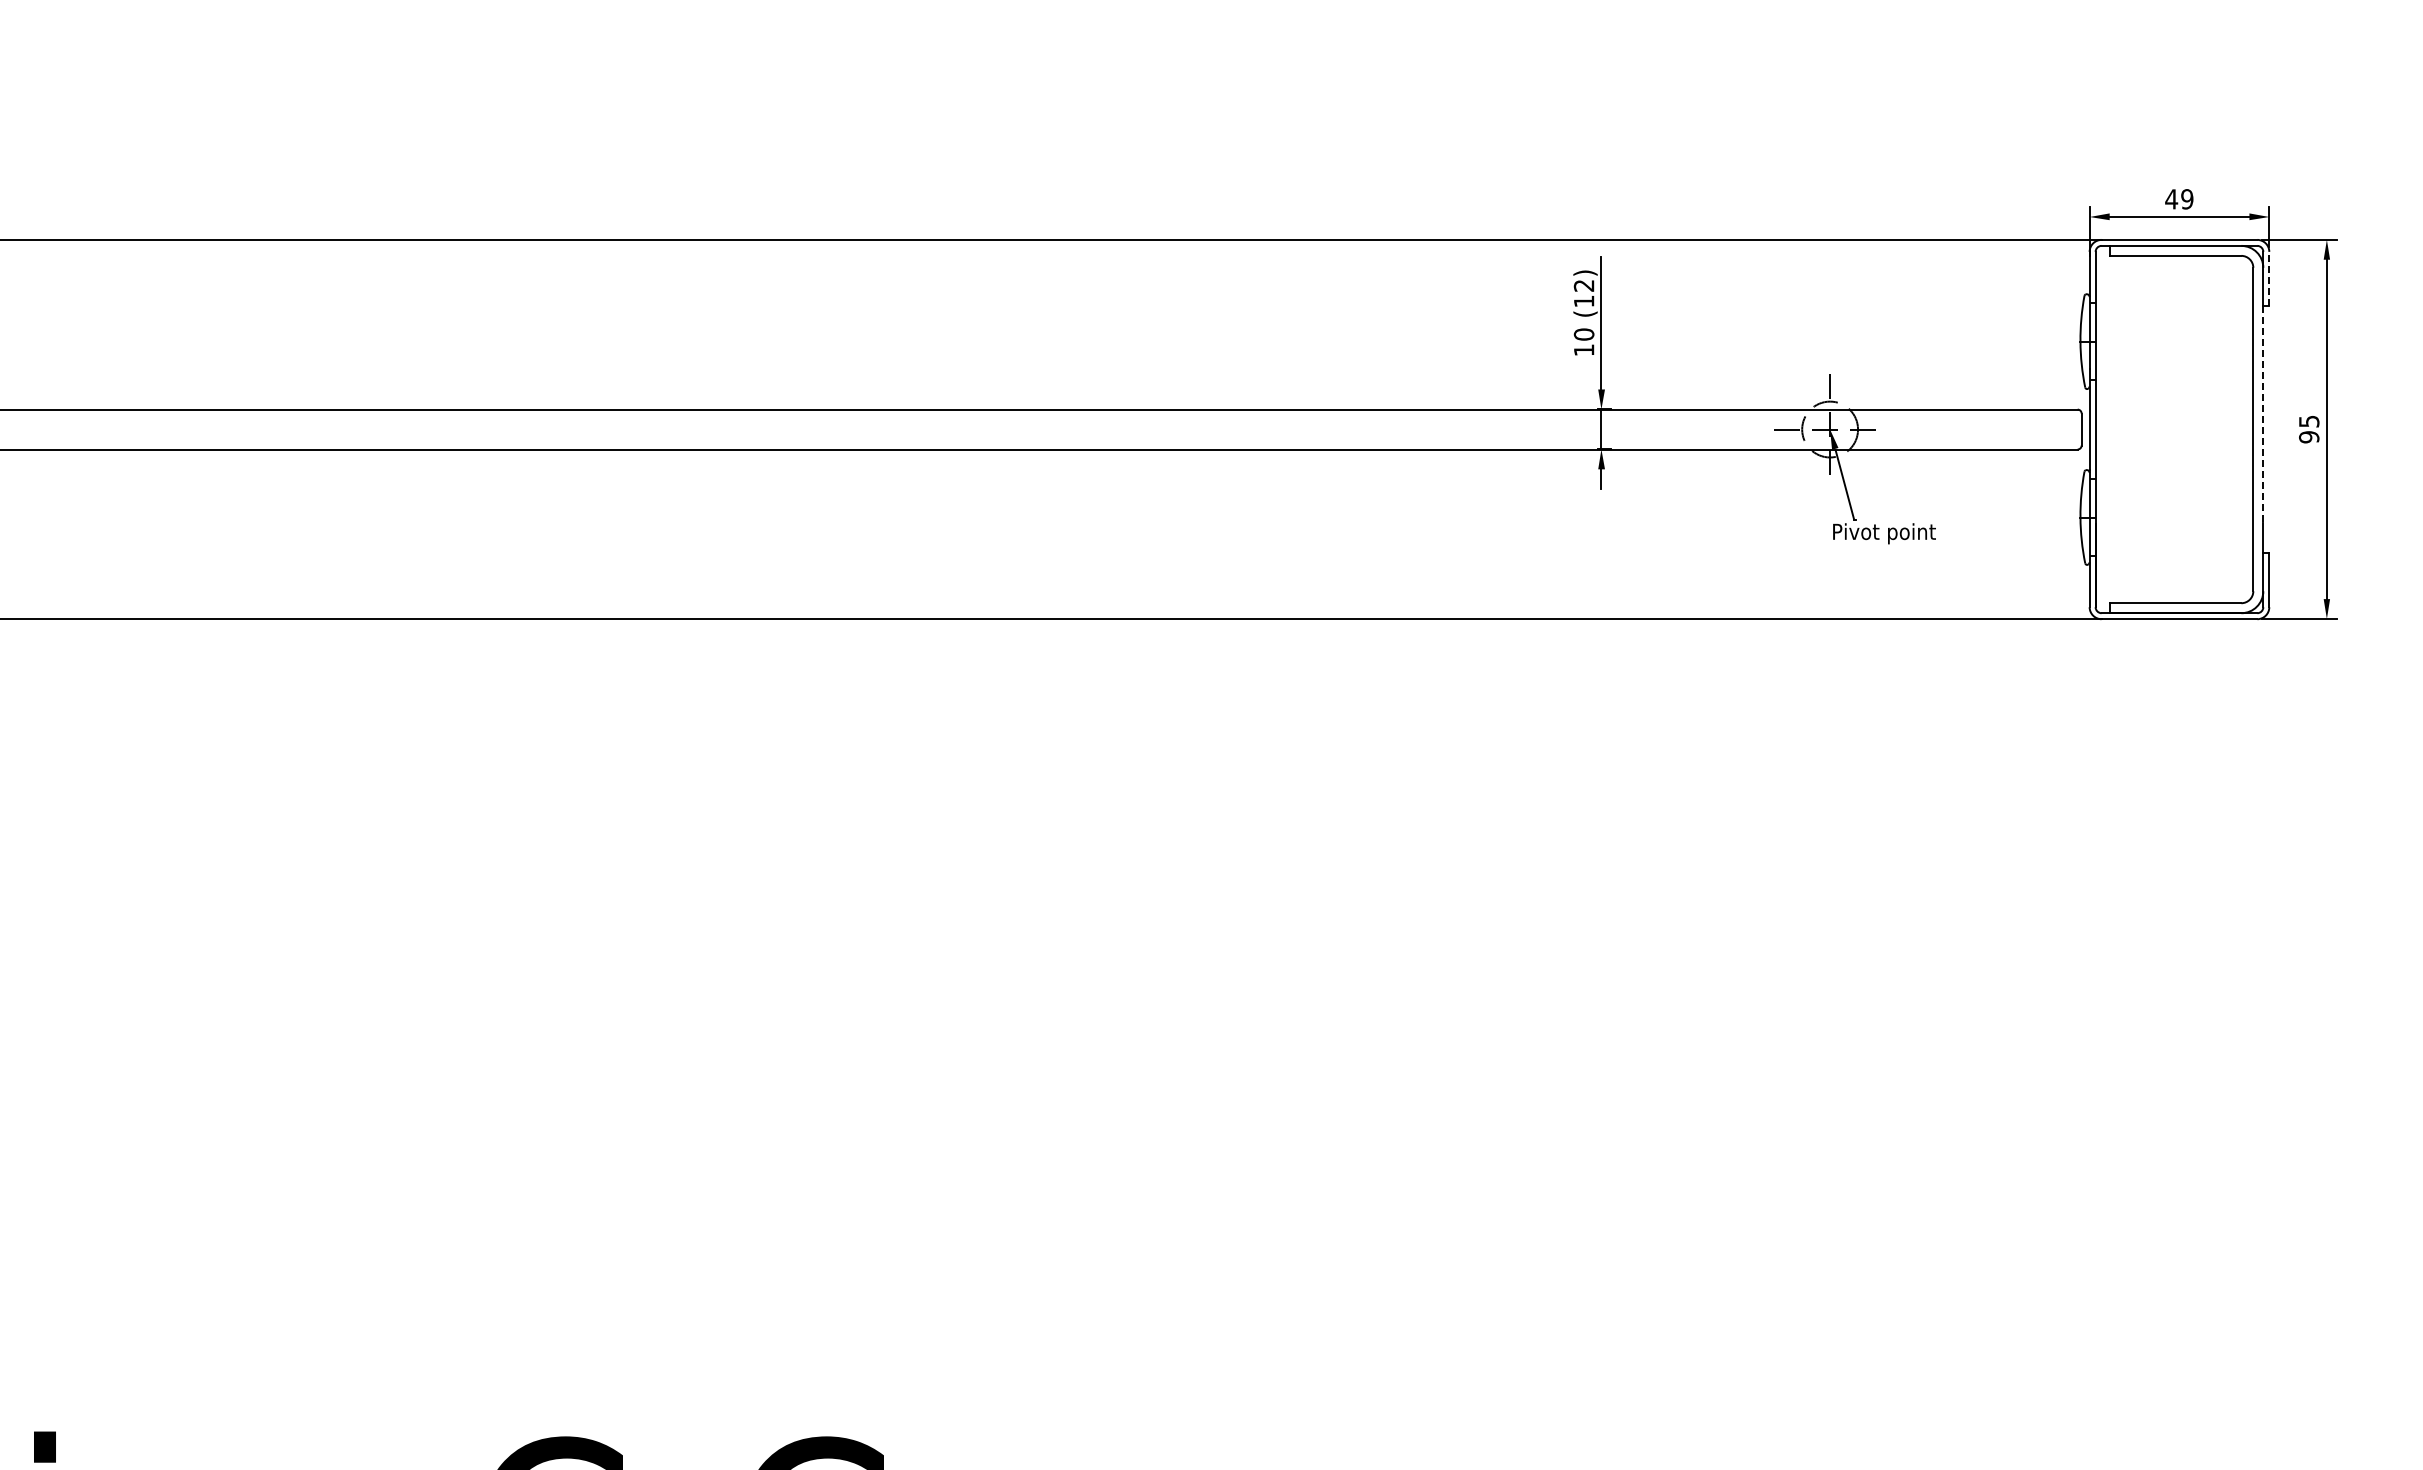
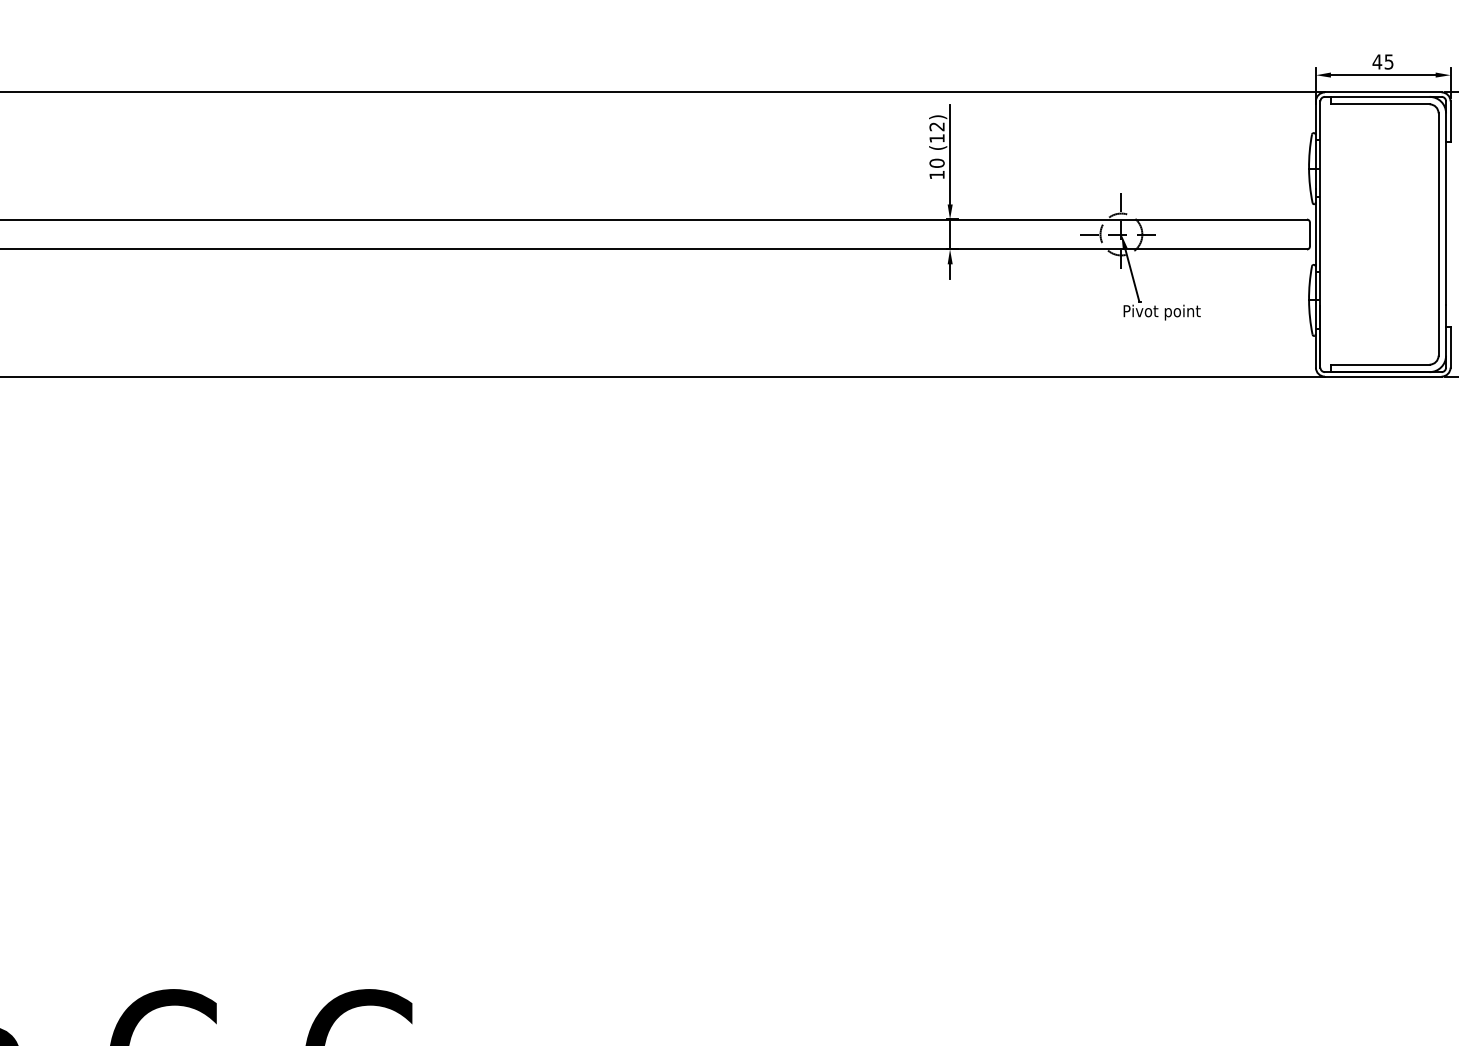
text: (2187, 199) -> (1389, 62), 49 -> 45
line: (2269, 278) -> (1450, 121), dashed -> solid
line: (2263, 414) -> (1446, 223), dashed -> solid

